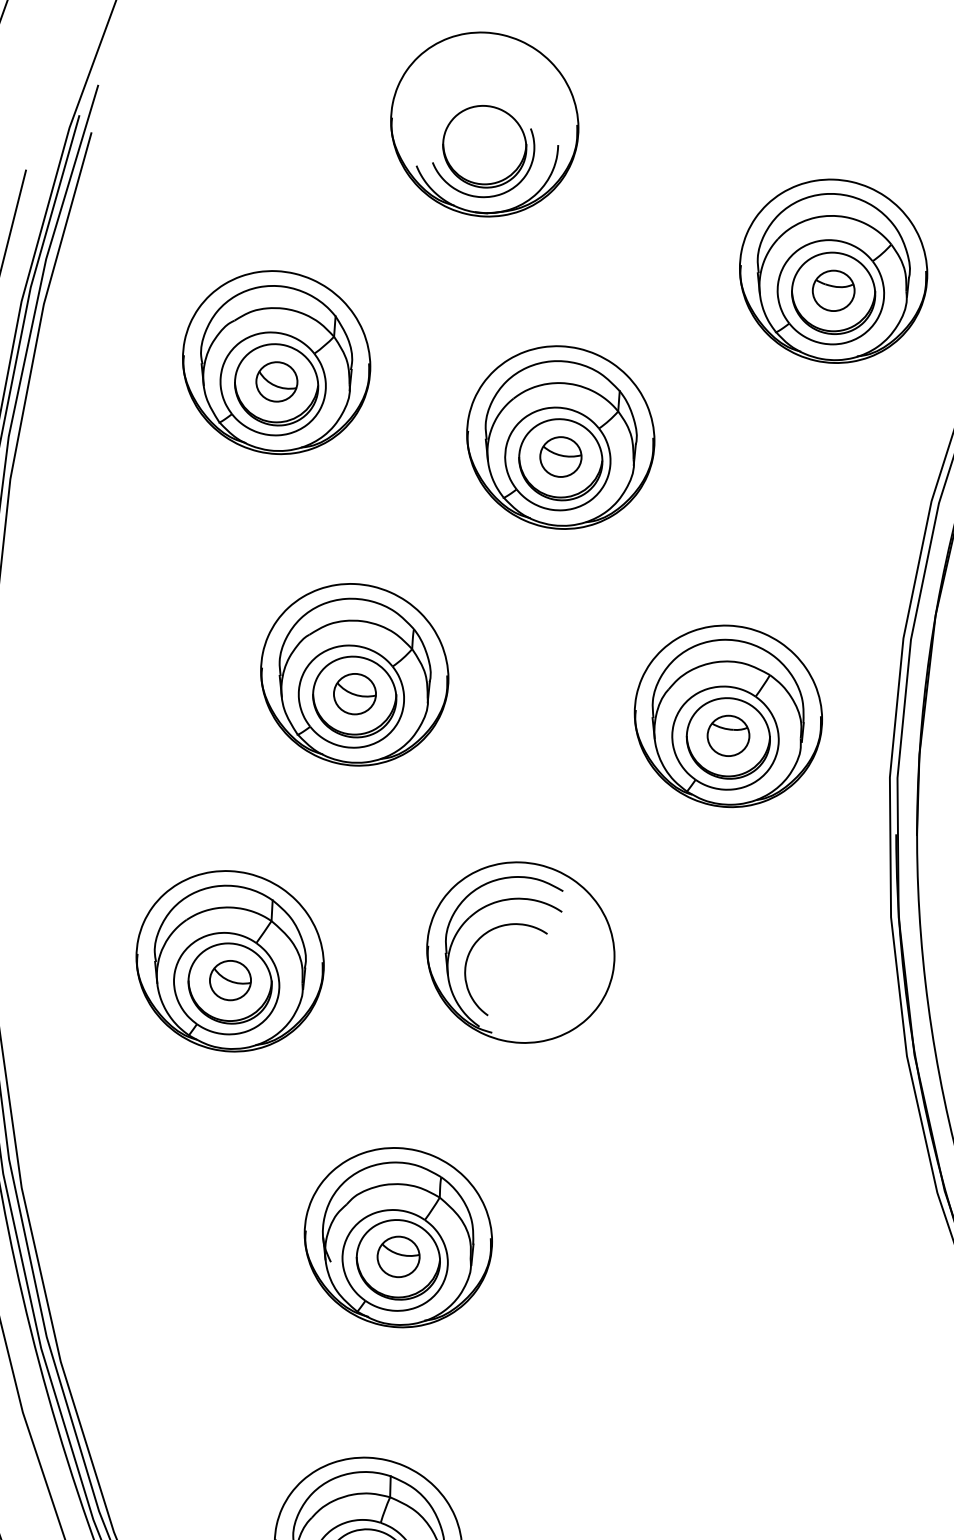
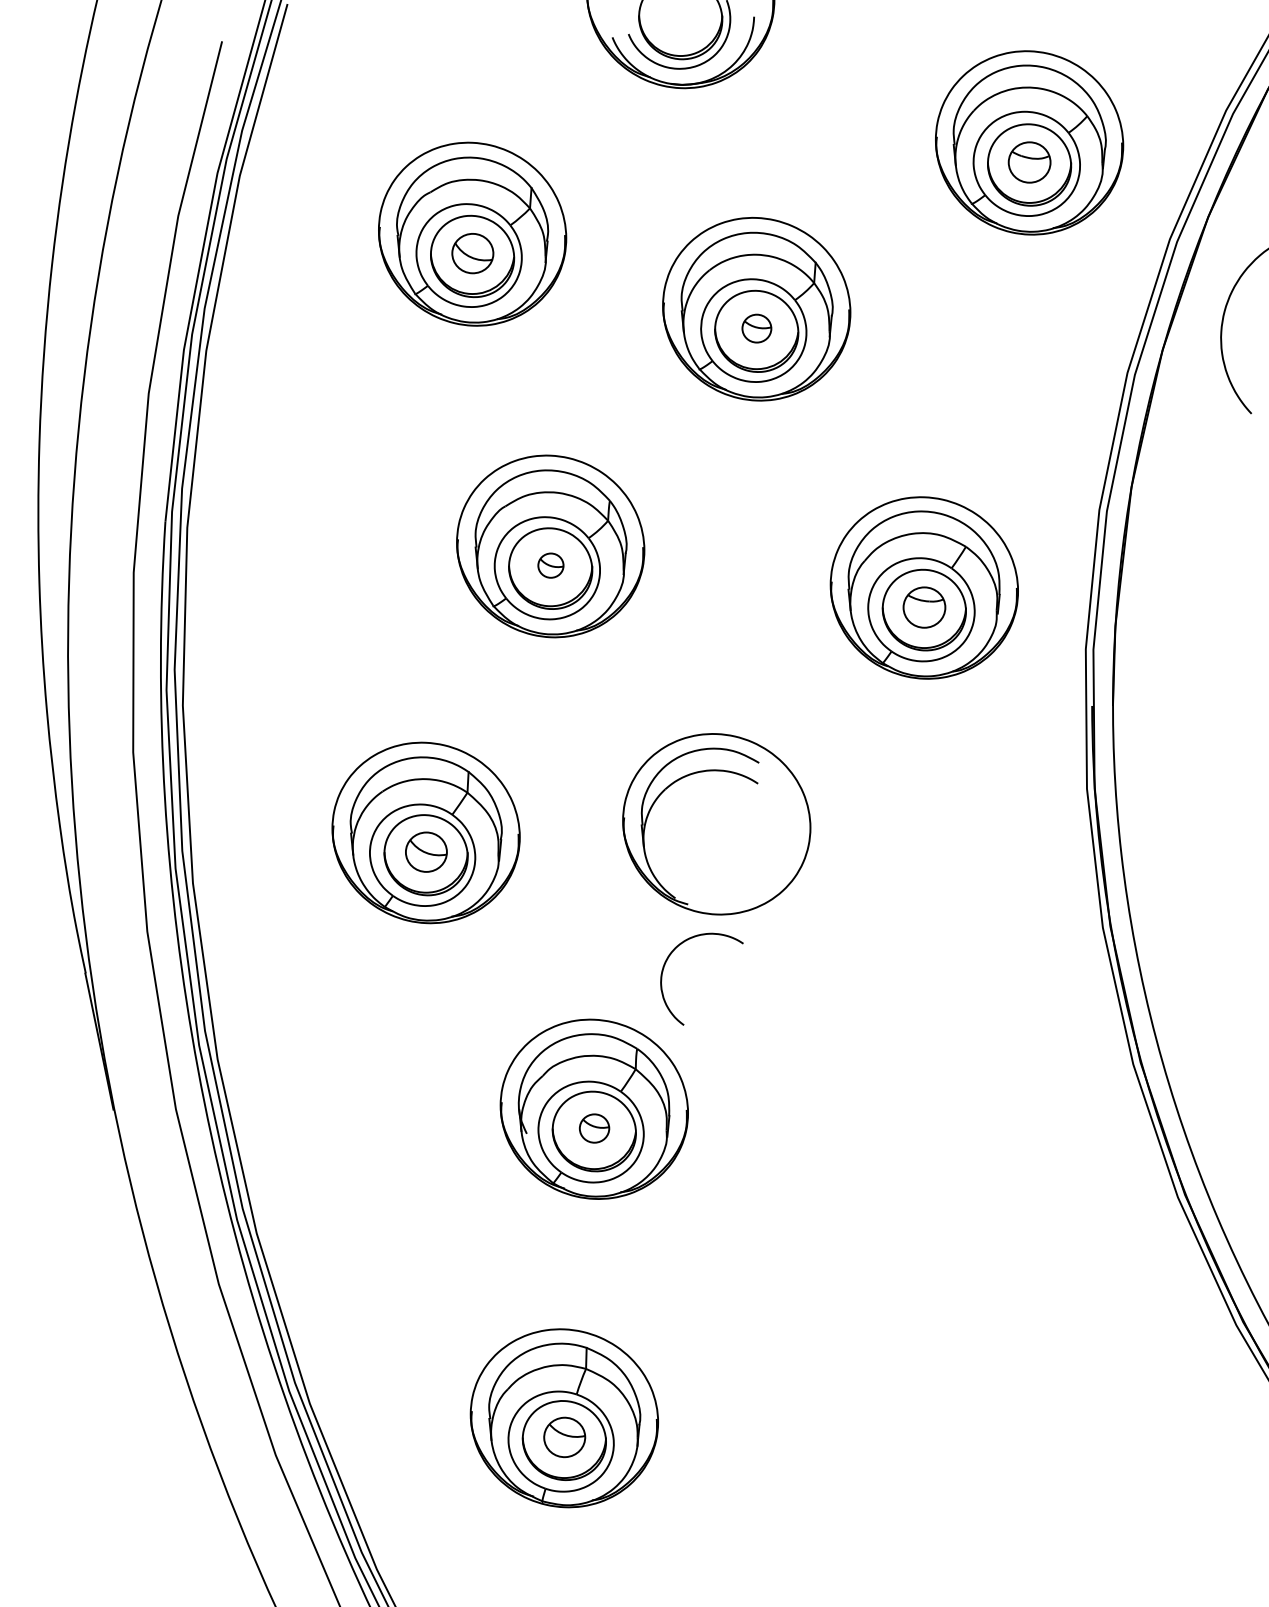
part: (560, 456) -> (756, 328), size x0.7
part: (354, 693) -> (550, 565), size x0.6
curve: (472, 949) -> (668, 959), moved
part: (398, 1256) -> (594, 1128), size x0.7

